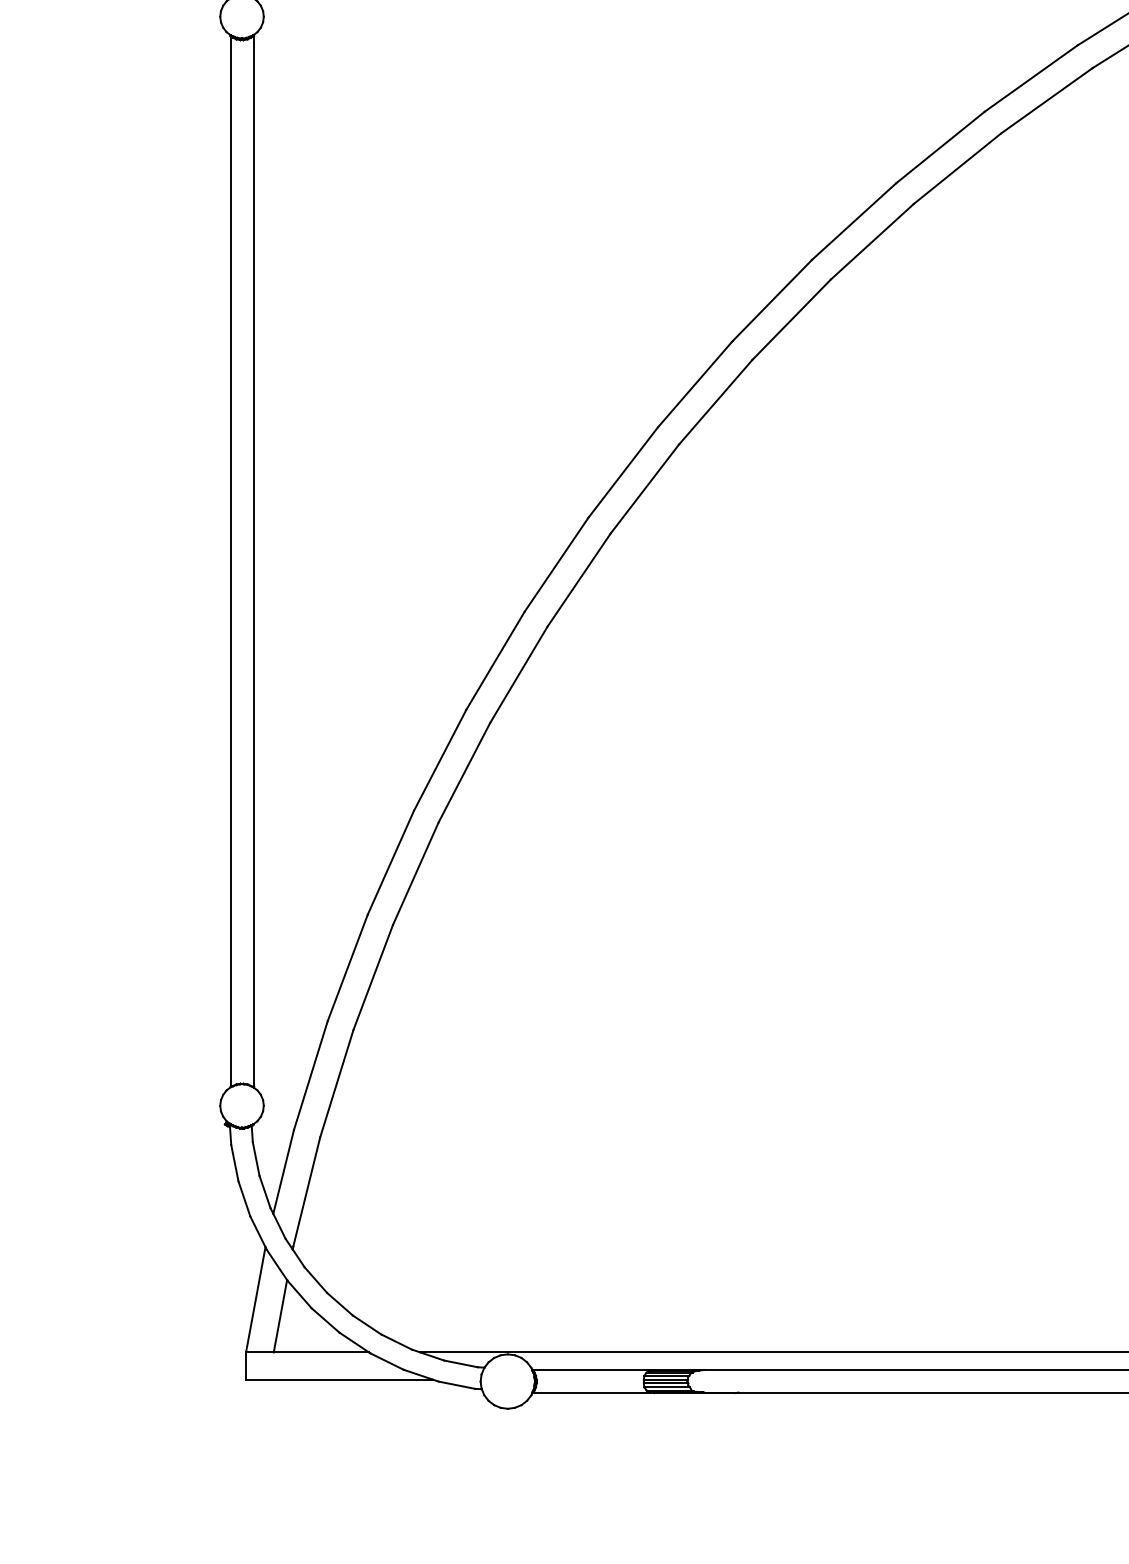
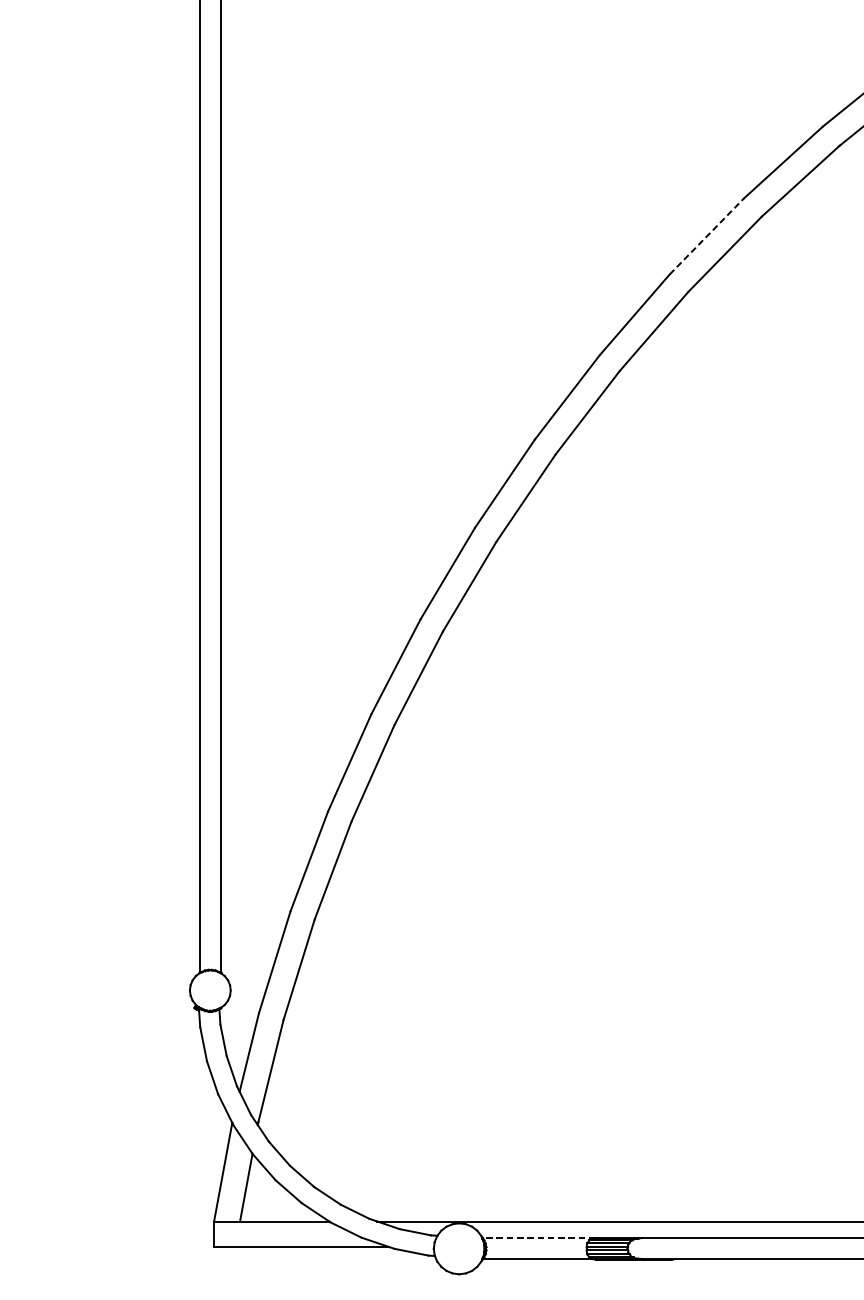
line: (772, 300) -> (707, 236), solid -> dashed
line: (592, 1370) -> (538, 1238), solid -> dashed

